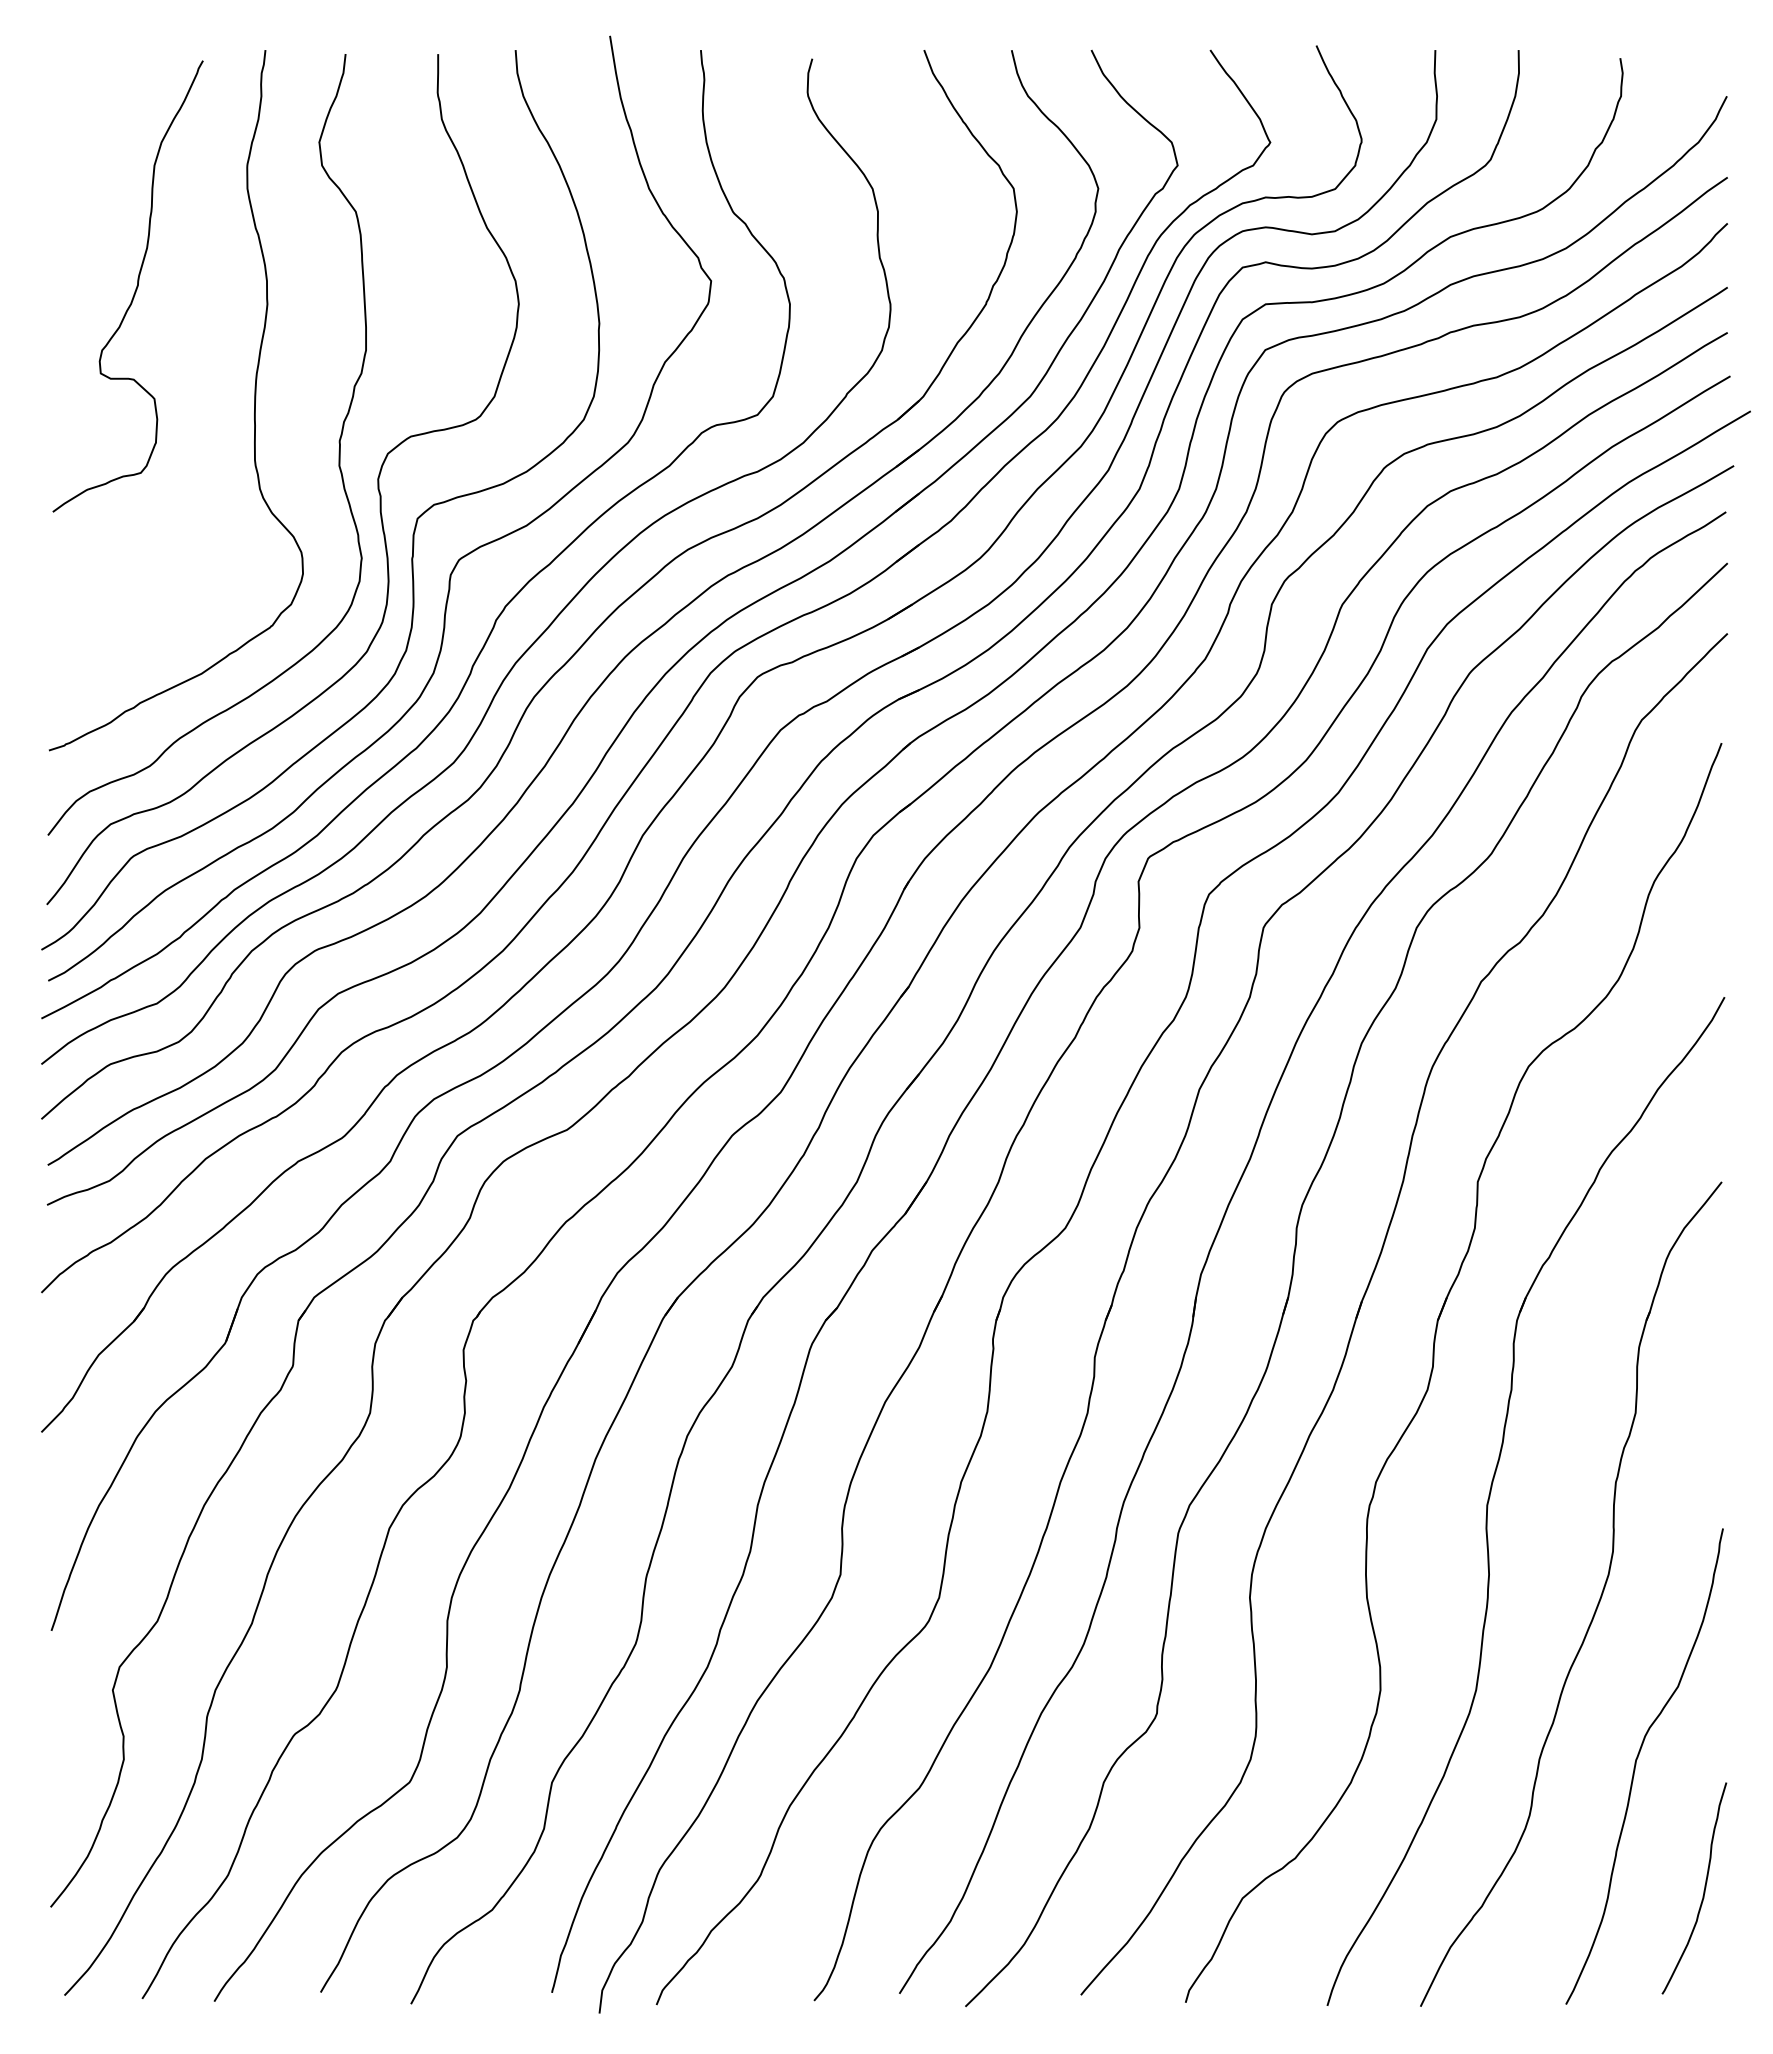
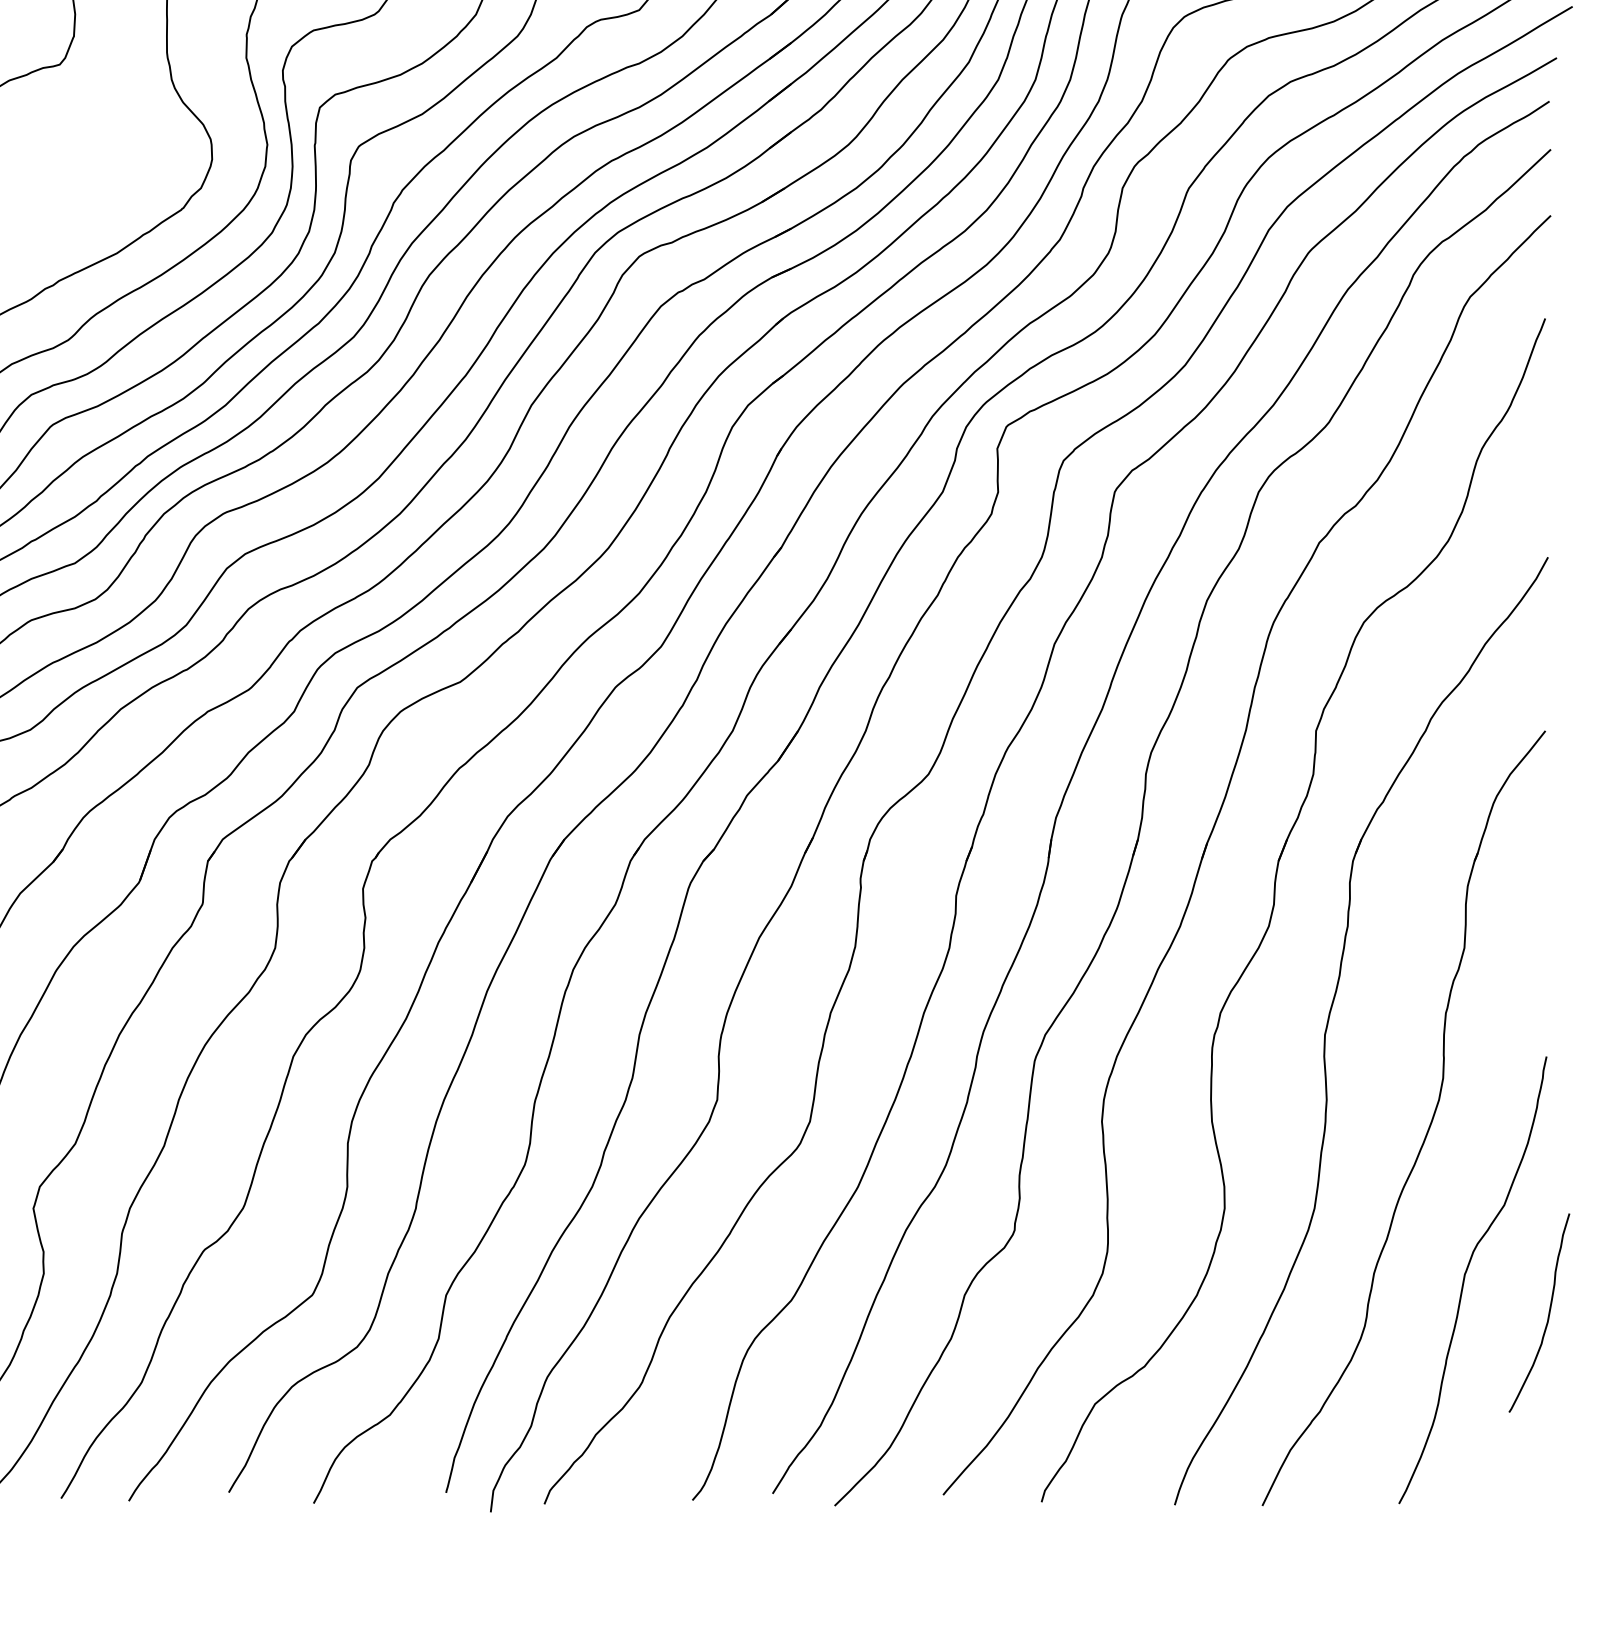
curve: (1703, 1890) -> (1547, 1314), moved

